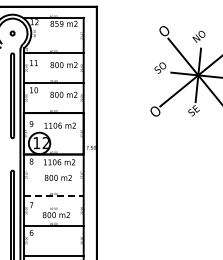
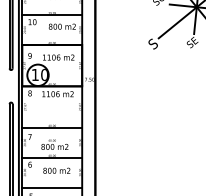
text: (155, 111) -> (153, 43), O -> S
text: (45, 143) -> (43, 75), 12 -> 10
text: (57, 177) -> (55, 170), moved
line: (53, 195) -> (51, 127), dashed -> solid

